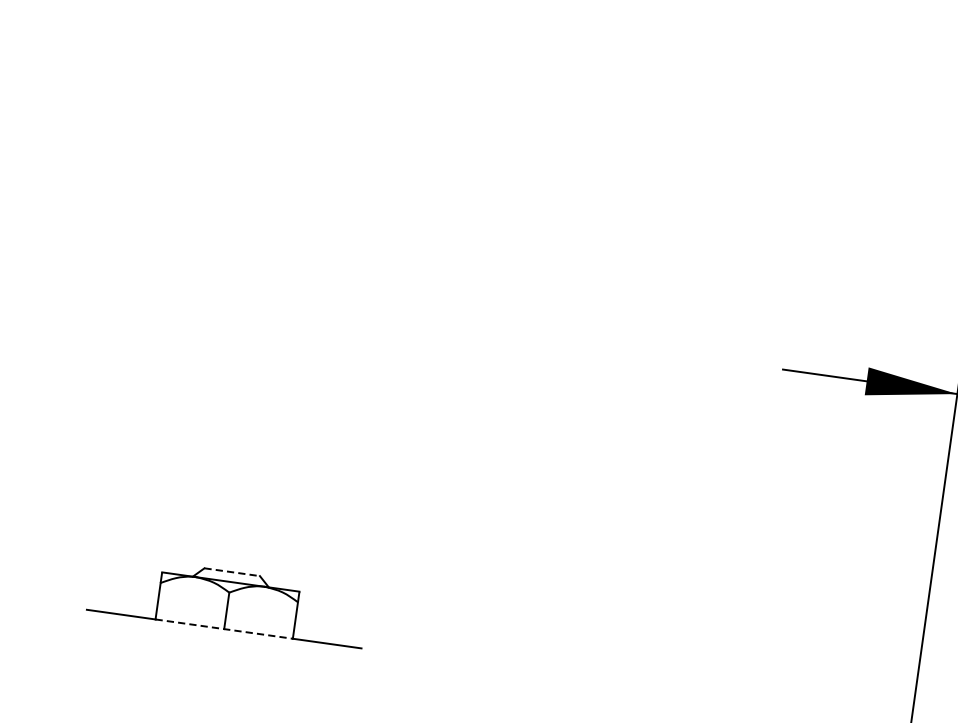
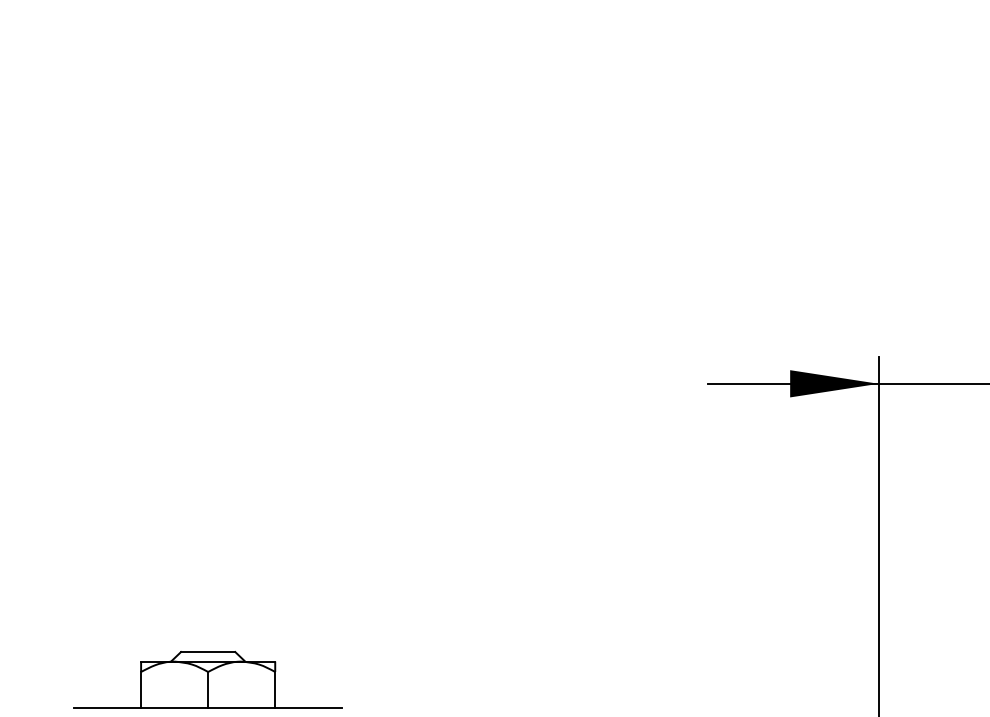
line: (232, 572) -> (208, 652), dashed -> solid
line: (224, 629) -> (208, 707), dashed -> solid

